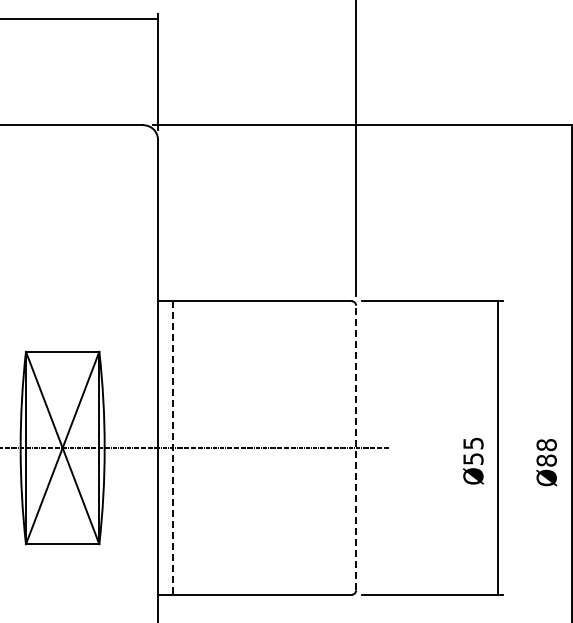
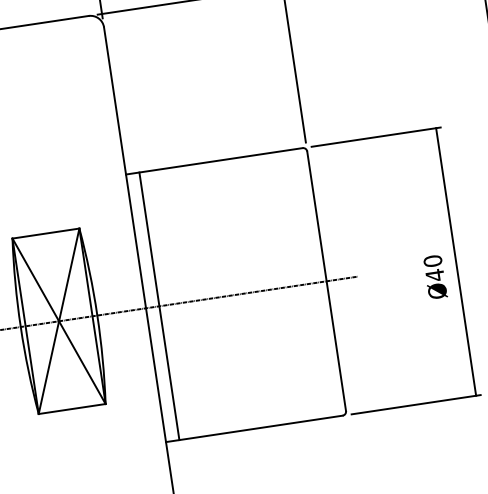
line: (356, 447) -> (326, 280), dashed -> solid
line: (172, 448) -> (159, 306), dashed -> solid
text: (473, 451) -> (434, 268), Ø55 -> Ø40

